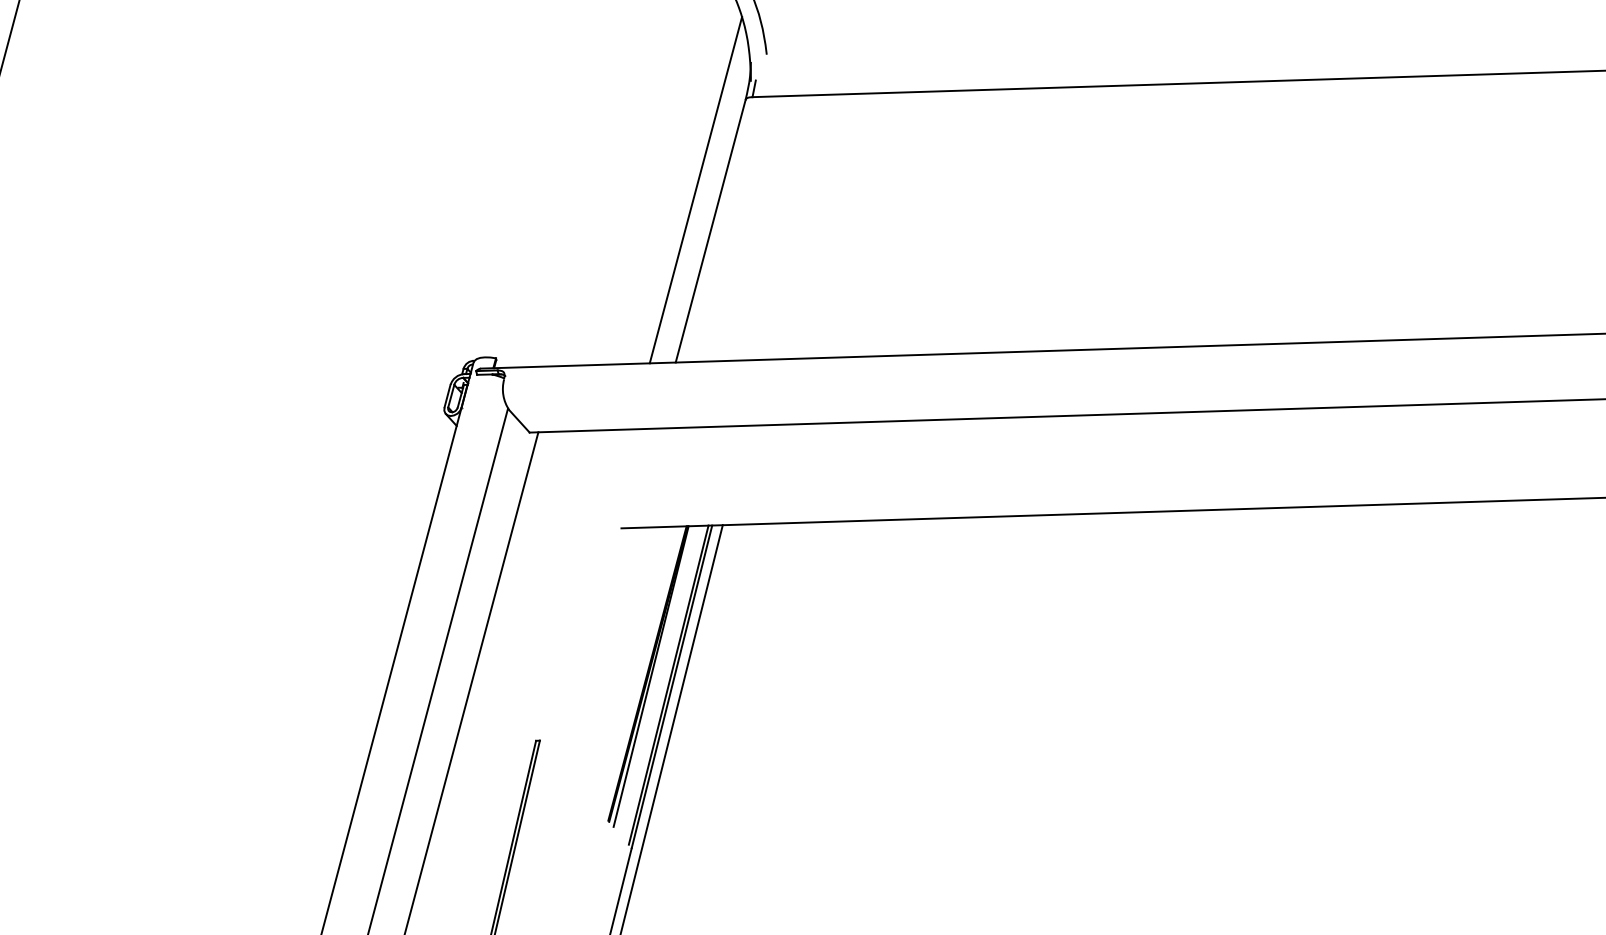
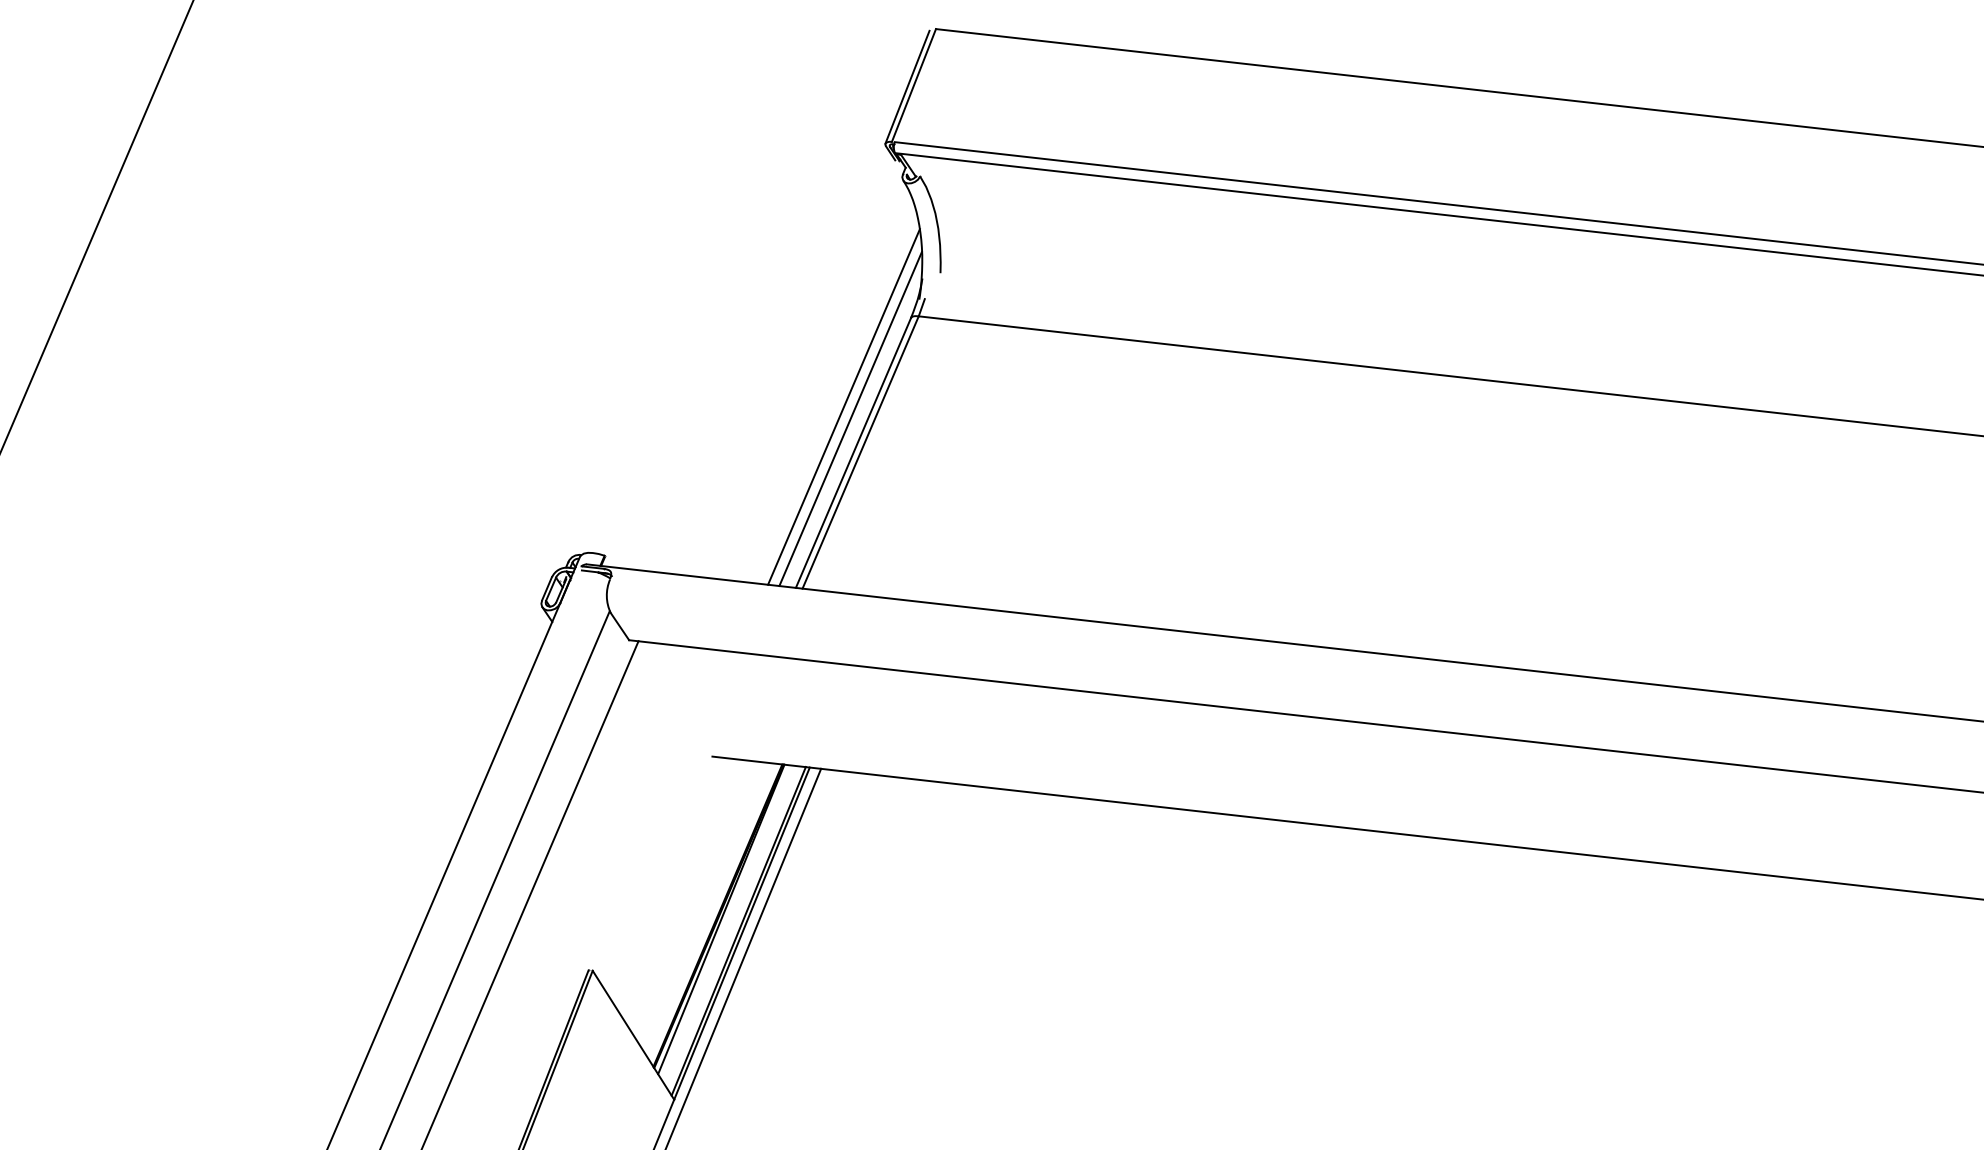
line: (703, 199) -> (850, 418), added
line: (717, 229) -> (860, 452), added
line: (585, 793) -> (633, 1034), added

